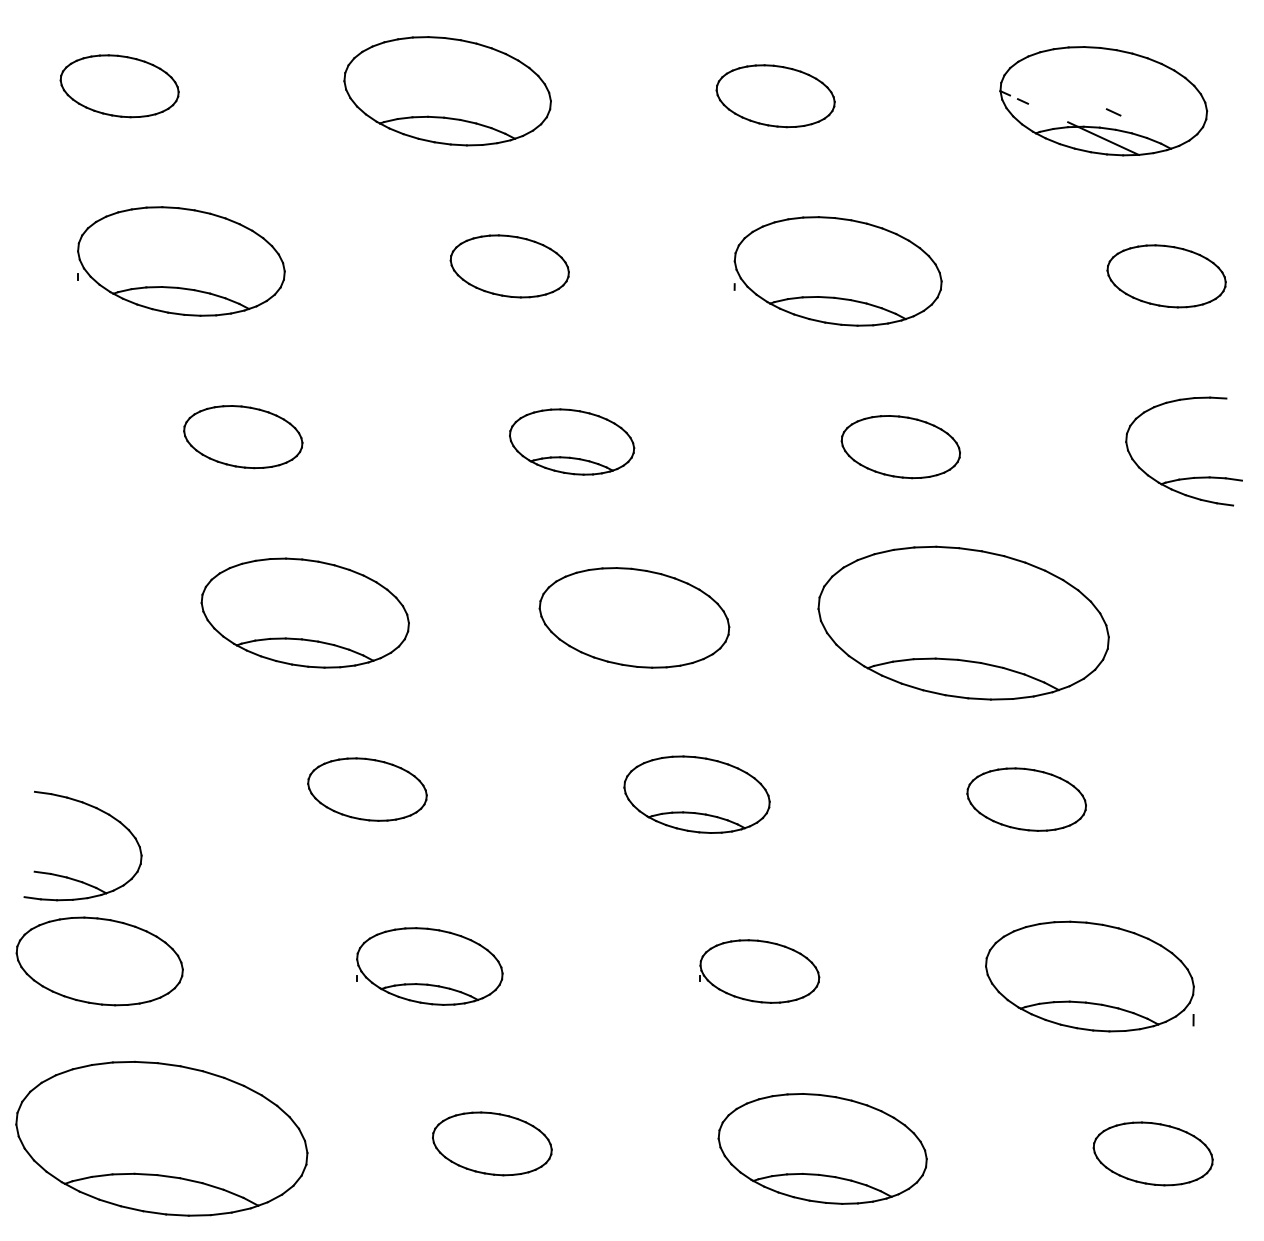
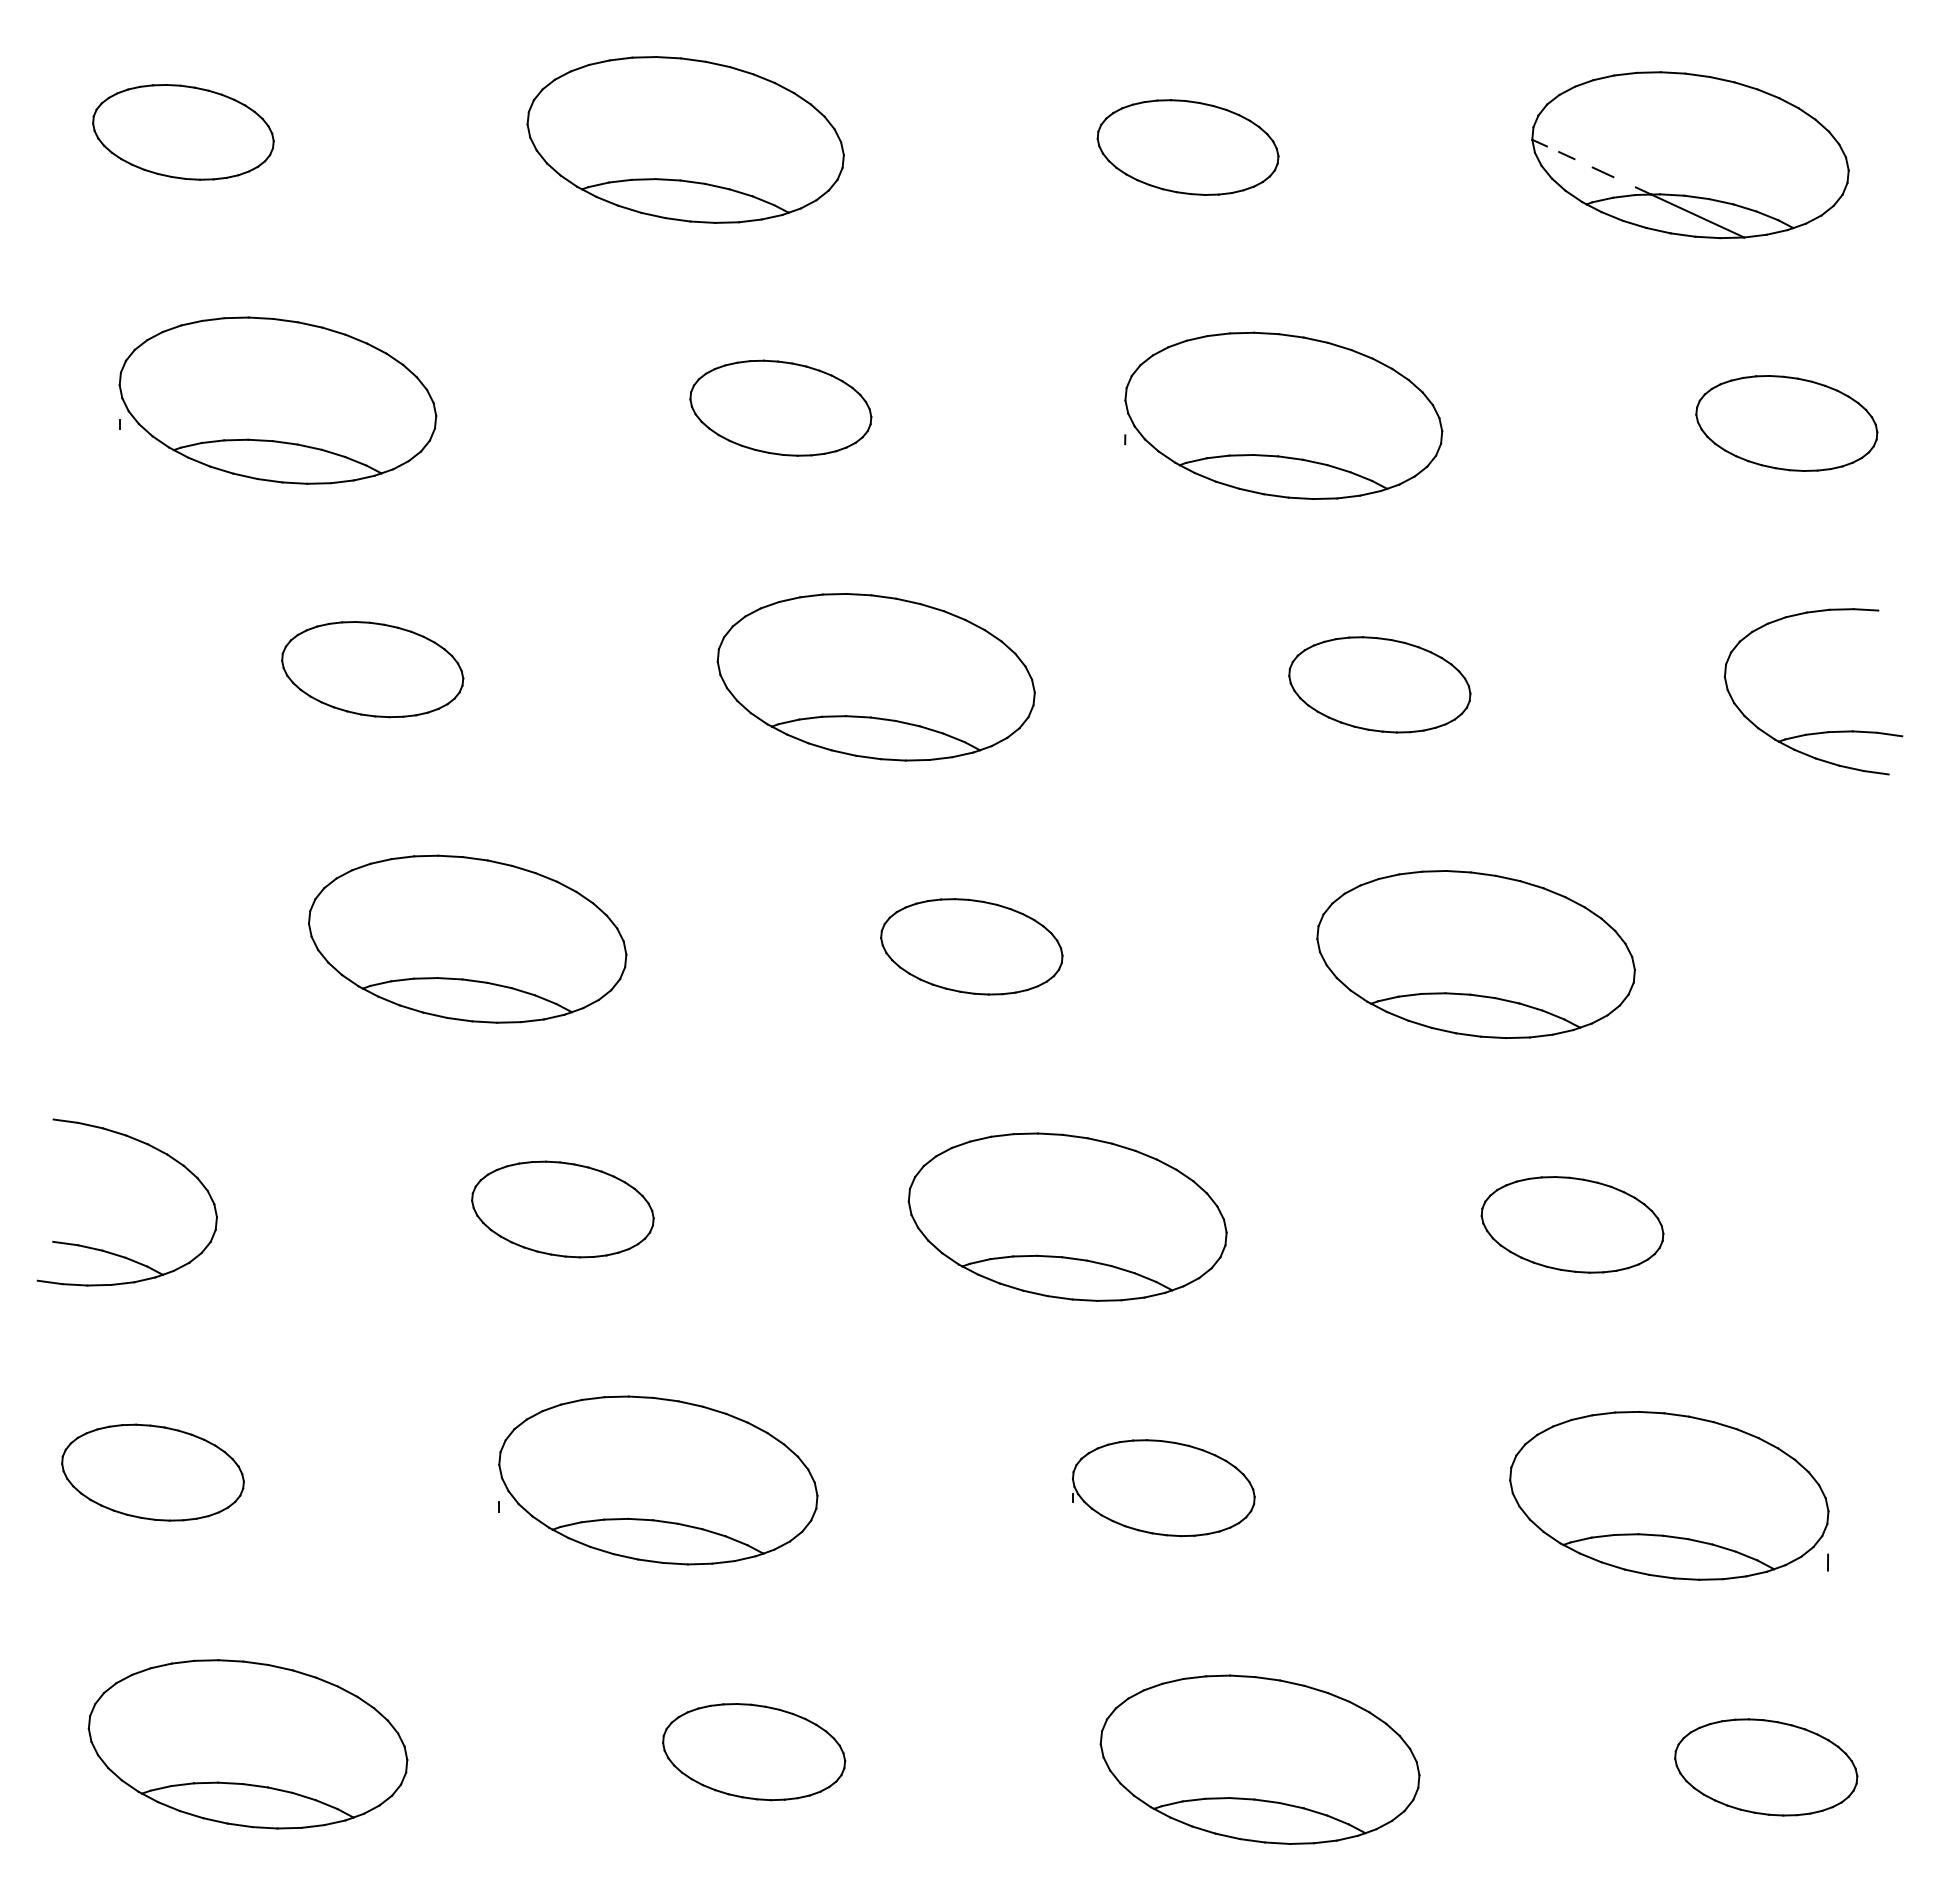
line: (1113, 112) -> (1602, 172), moved
part: (571, 441) -> (875, 676), size x1.67
part: (634, 618) -> (971, 947), size x0.62
part: (963, 622) -> (1475, 953), size x0.71
part: (696, 794) -> (1066, 1216), size x1.43
part: (74, 878) -> (114, 1252), moved
part: (99, 961) -> (152, 1472), size x0.71
part: (429, 966) -> (657, 1480), size x1.43
part: (161, 1138) -> (247, 1743), size x0.71

